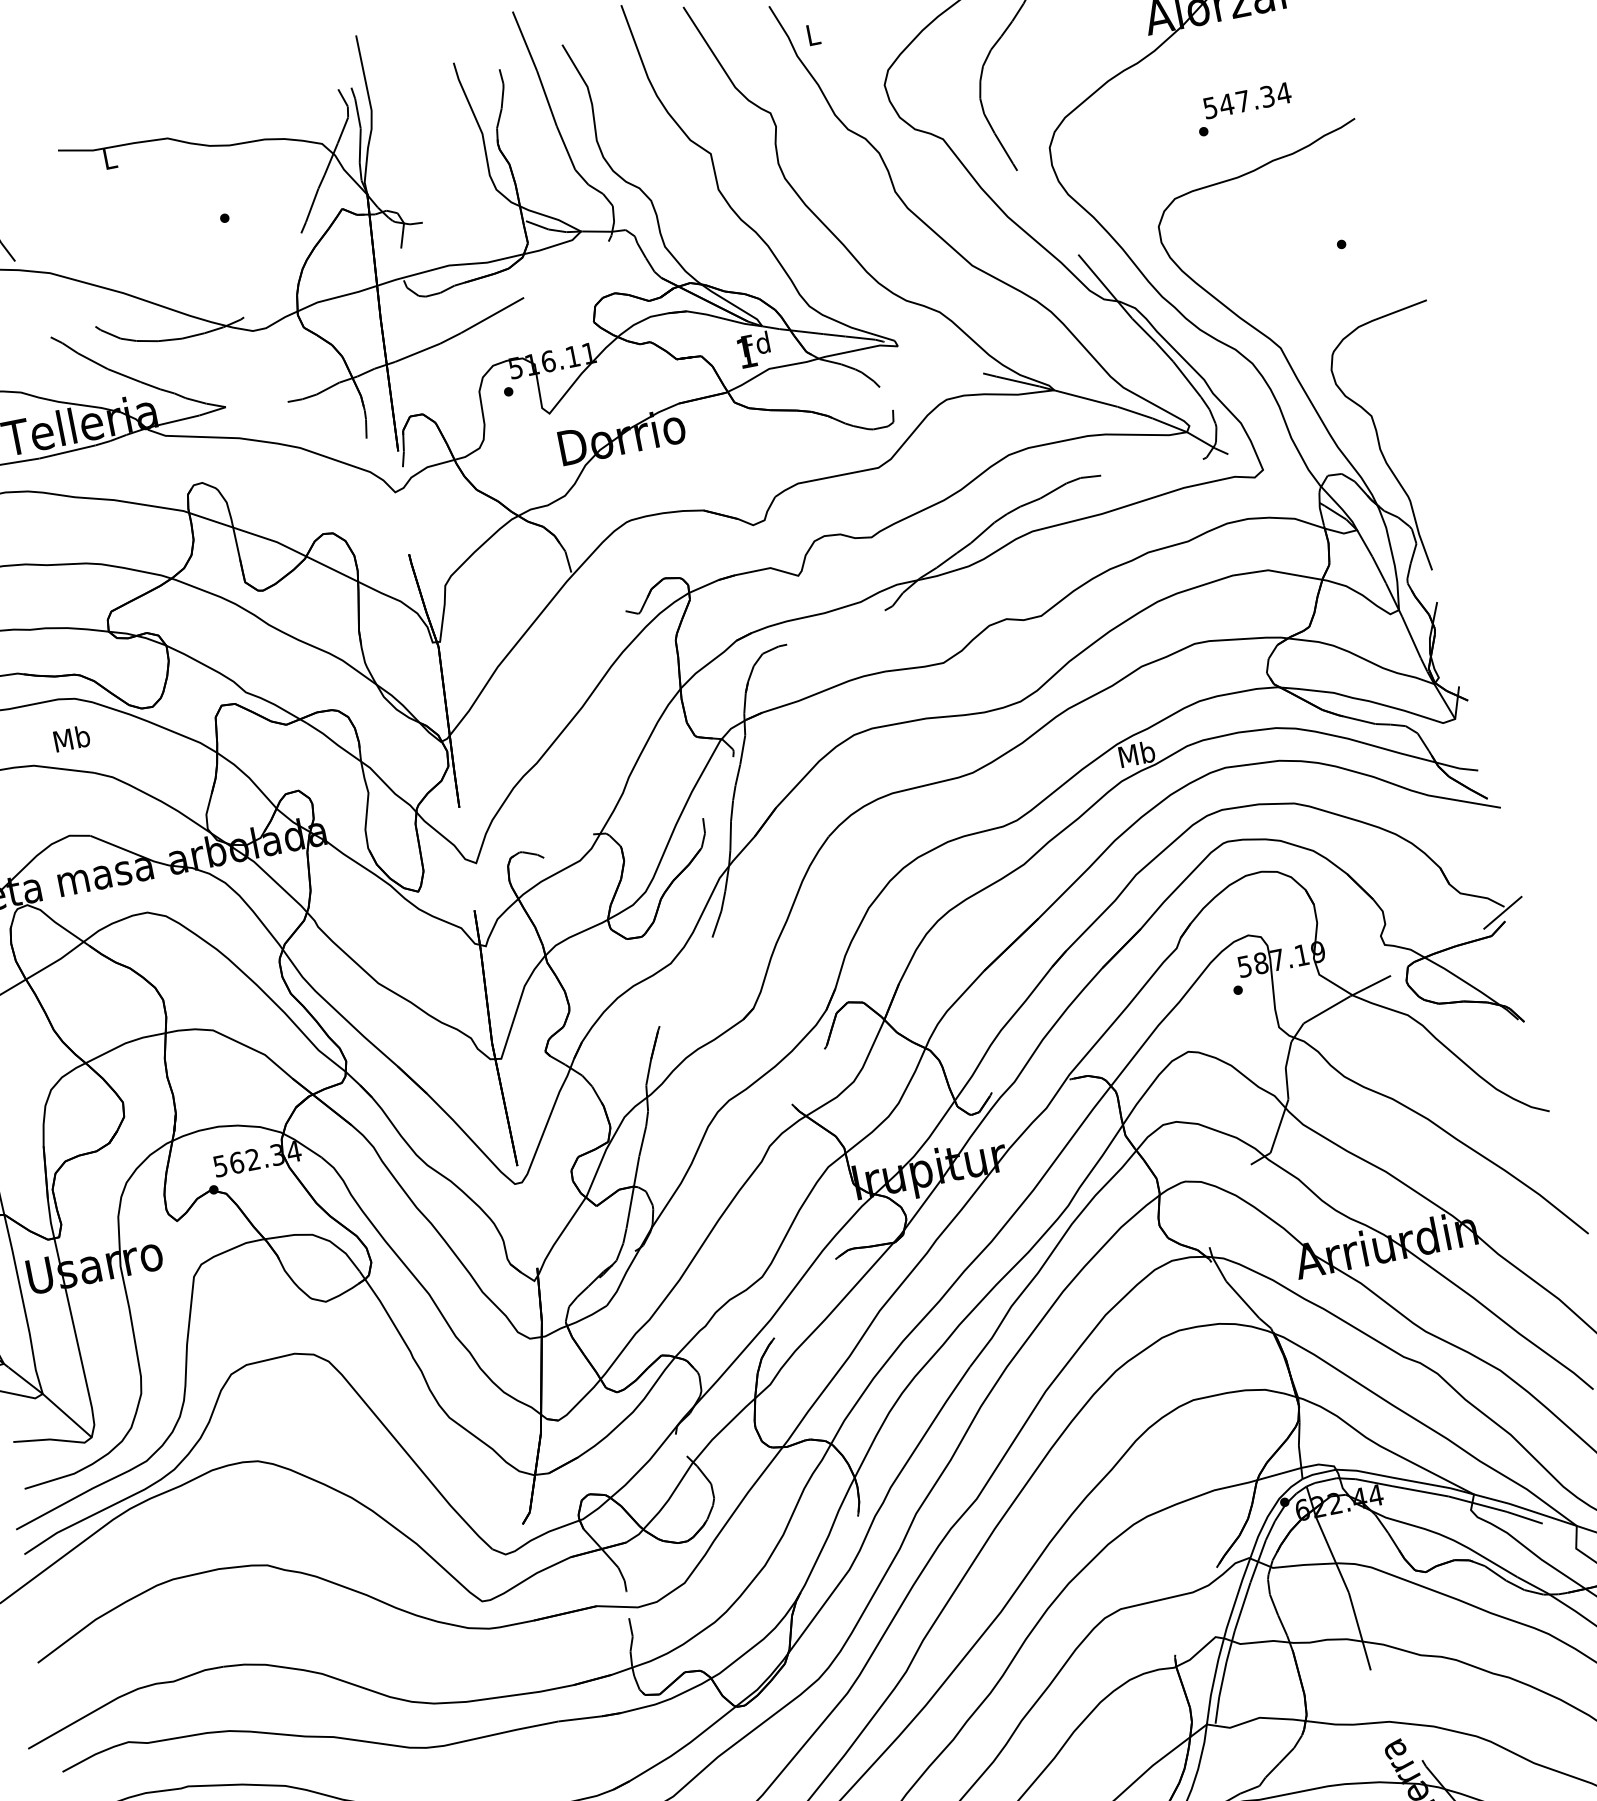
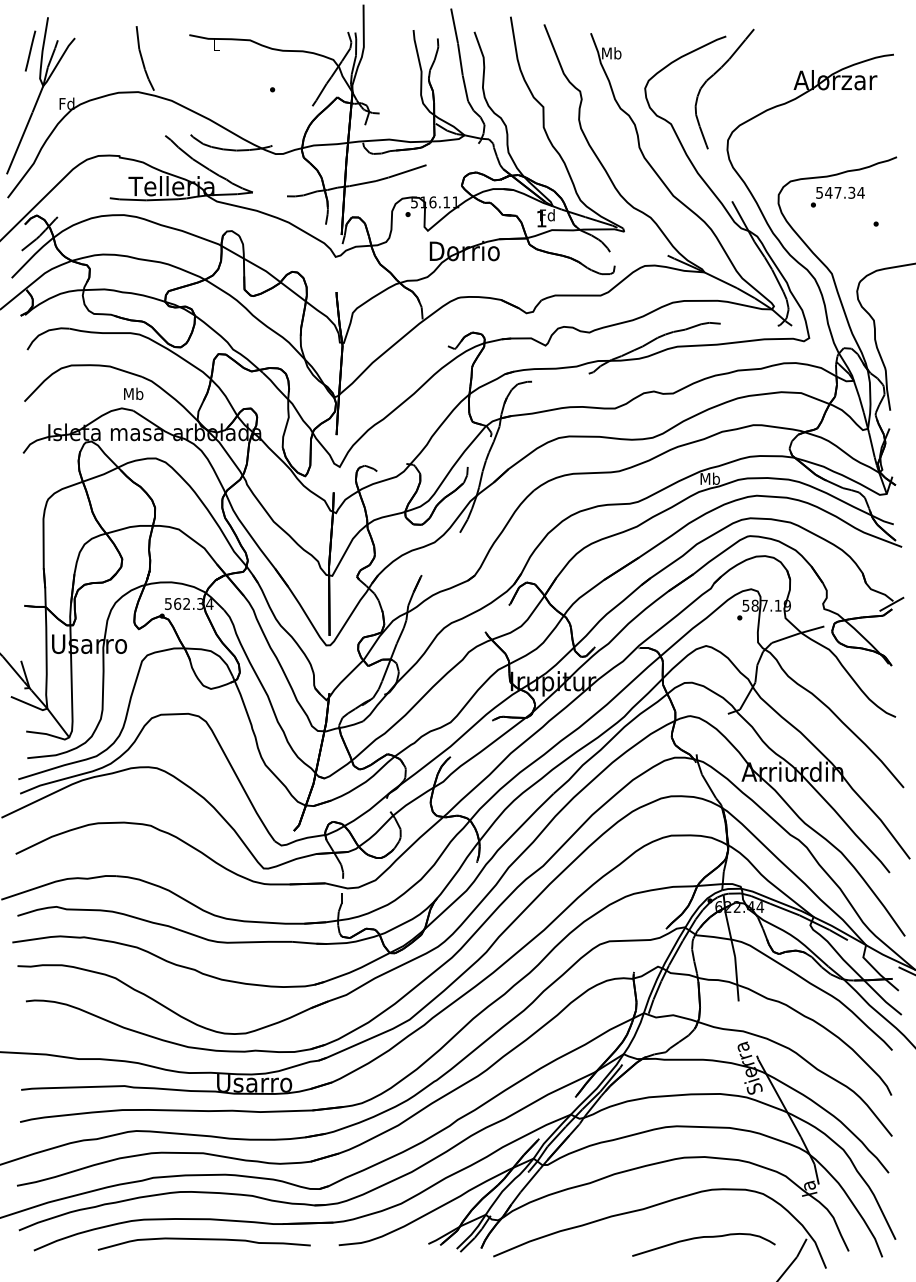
text: (812, 34) -> (611, 53), L -> Mb
text: (1243, 108) -> (837, 196), moved
text: (71, 737) -> (133, 393), moved

